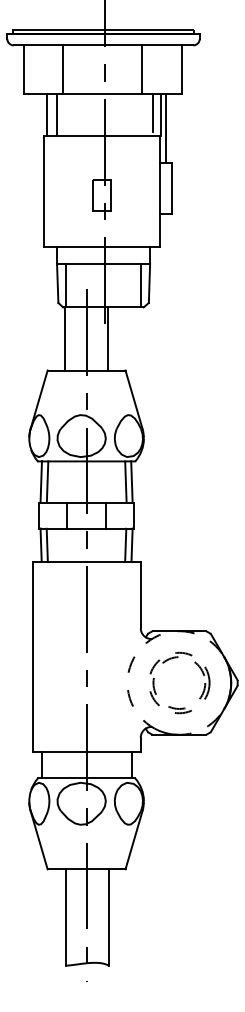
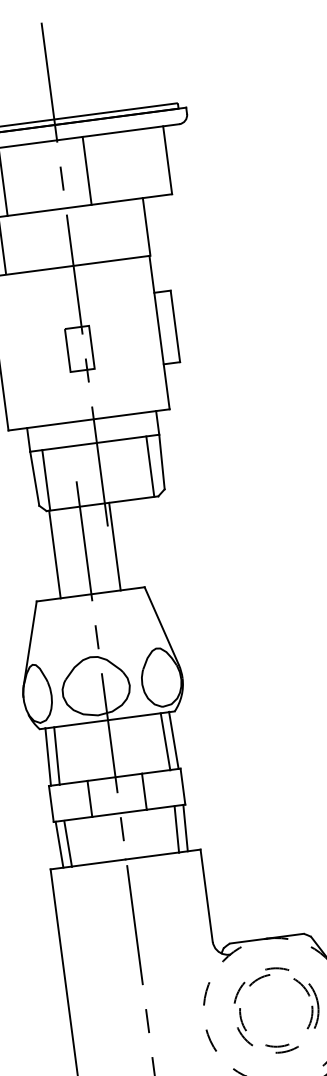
line: (141, 69) -> (86, 170), moved
line: (152, 113) -> (135, 226), removed
line: (165, 128) -> (155, 244), removed

